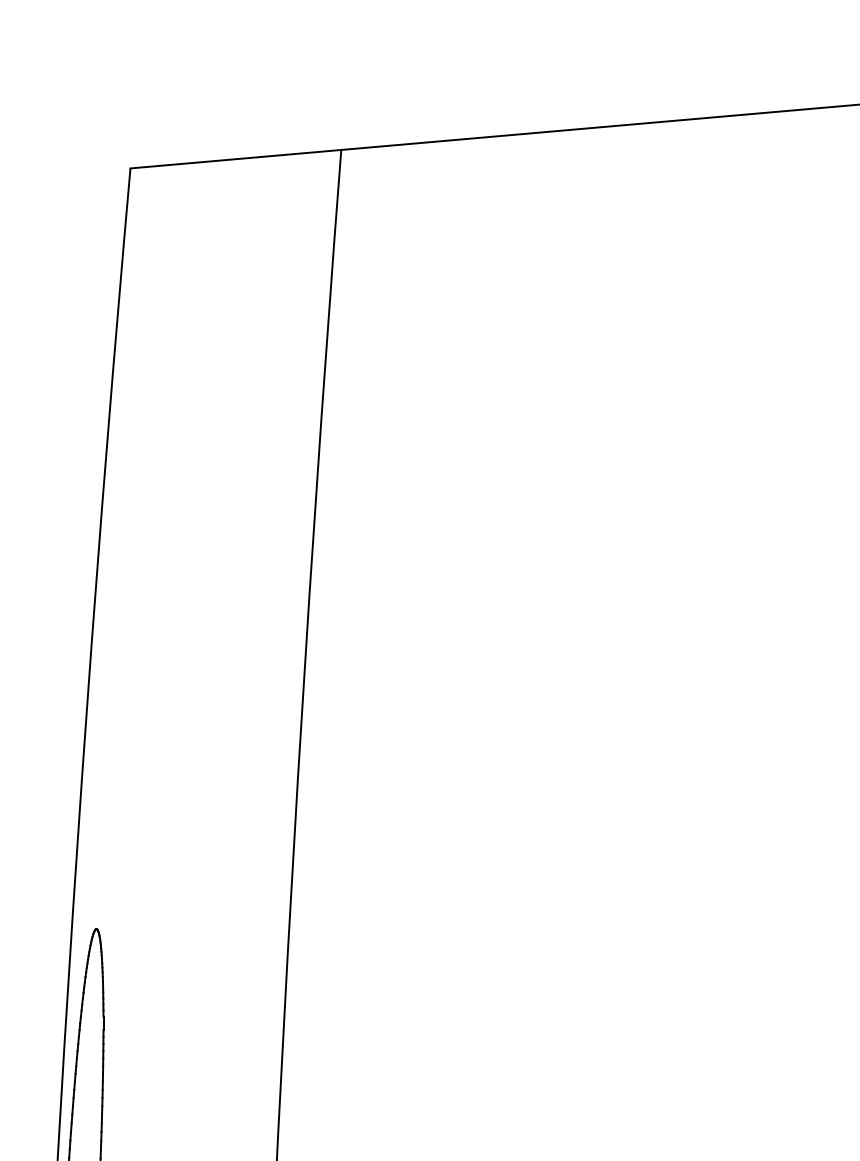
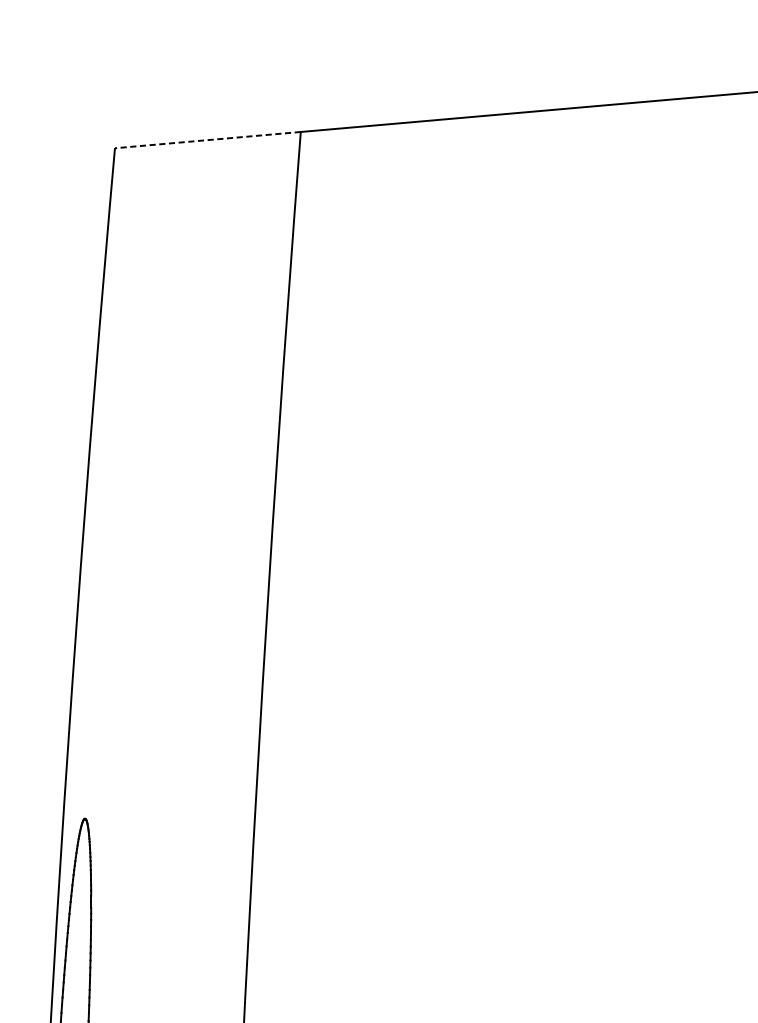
line: (235, 159) -> (207, 140), solid -> dashed

